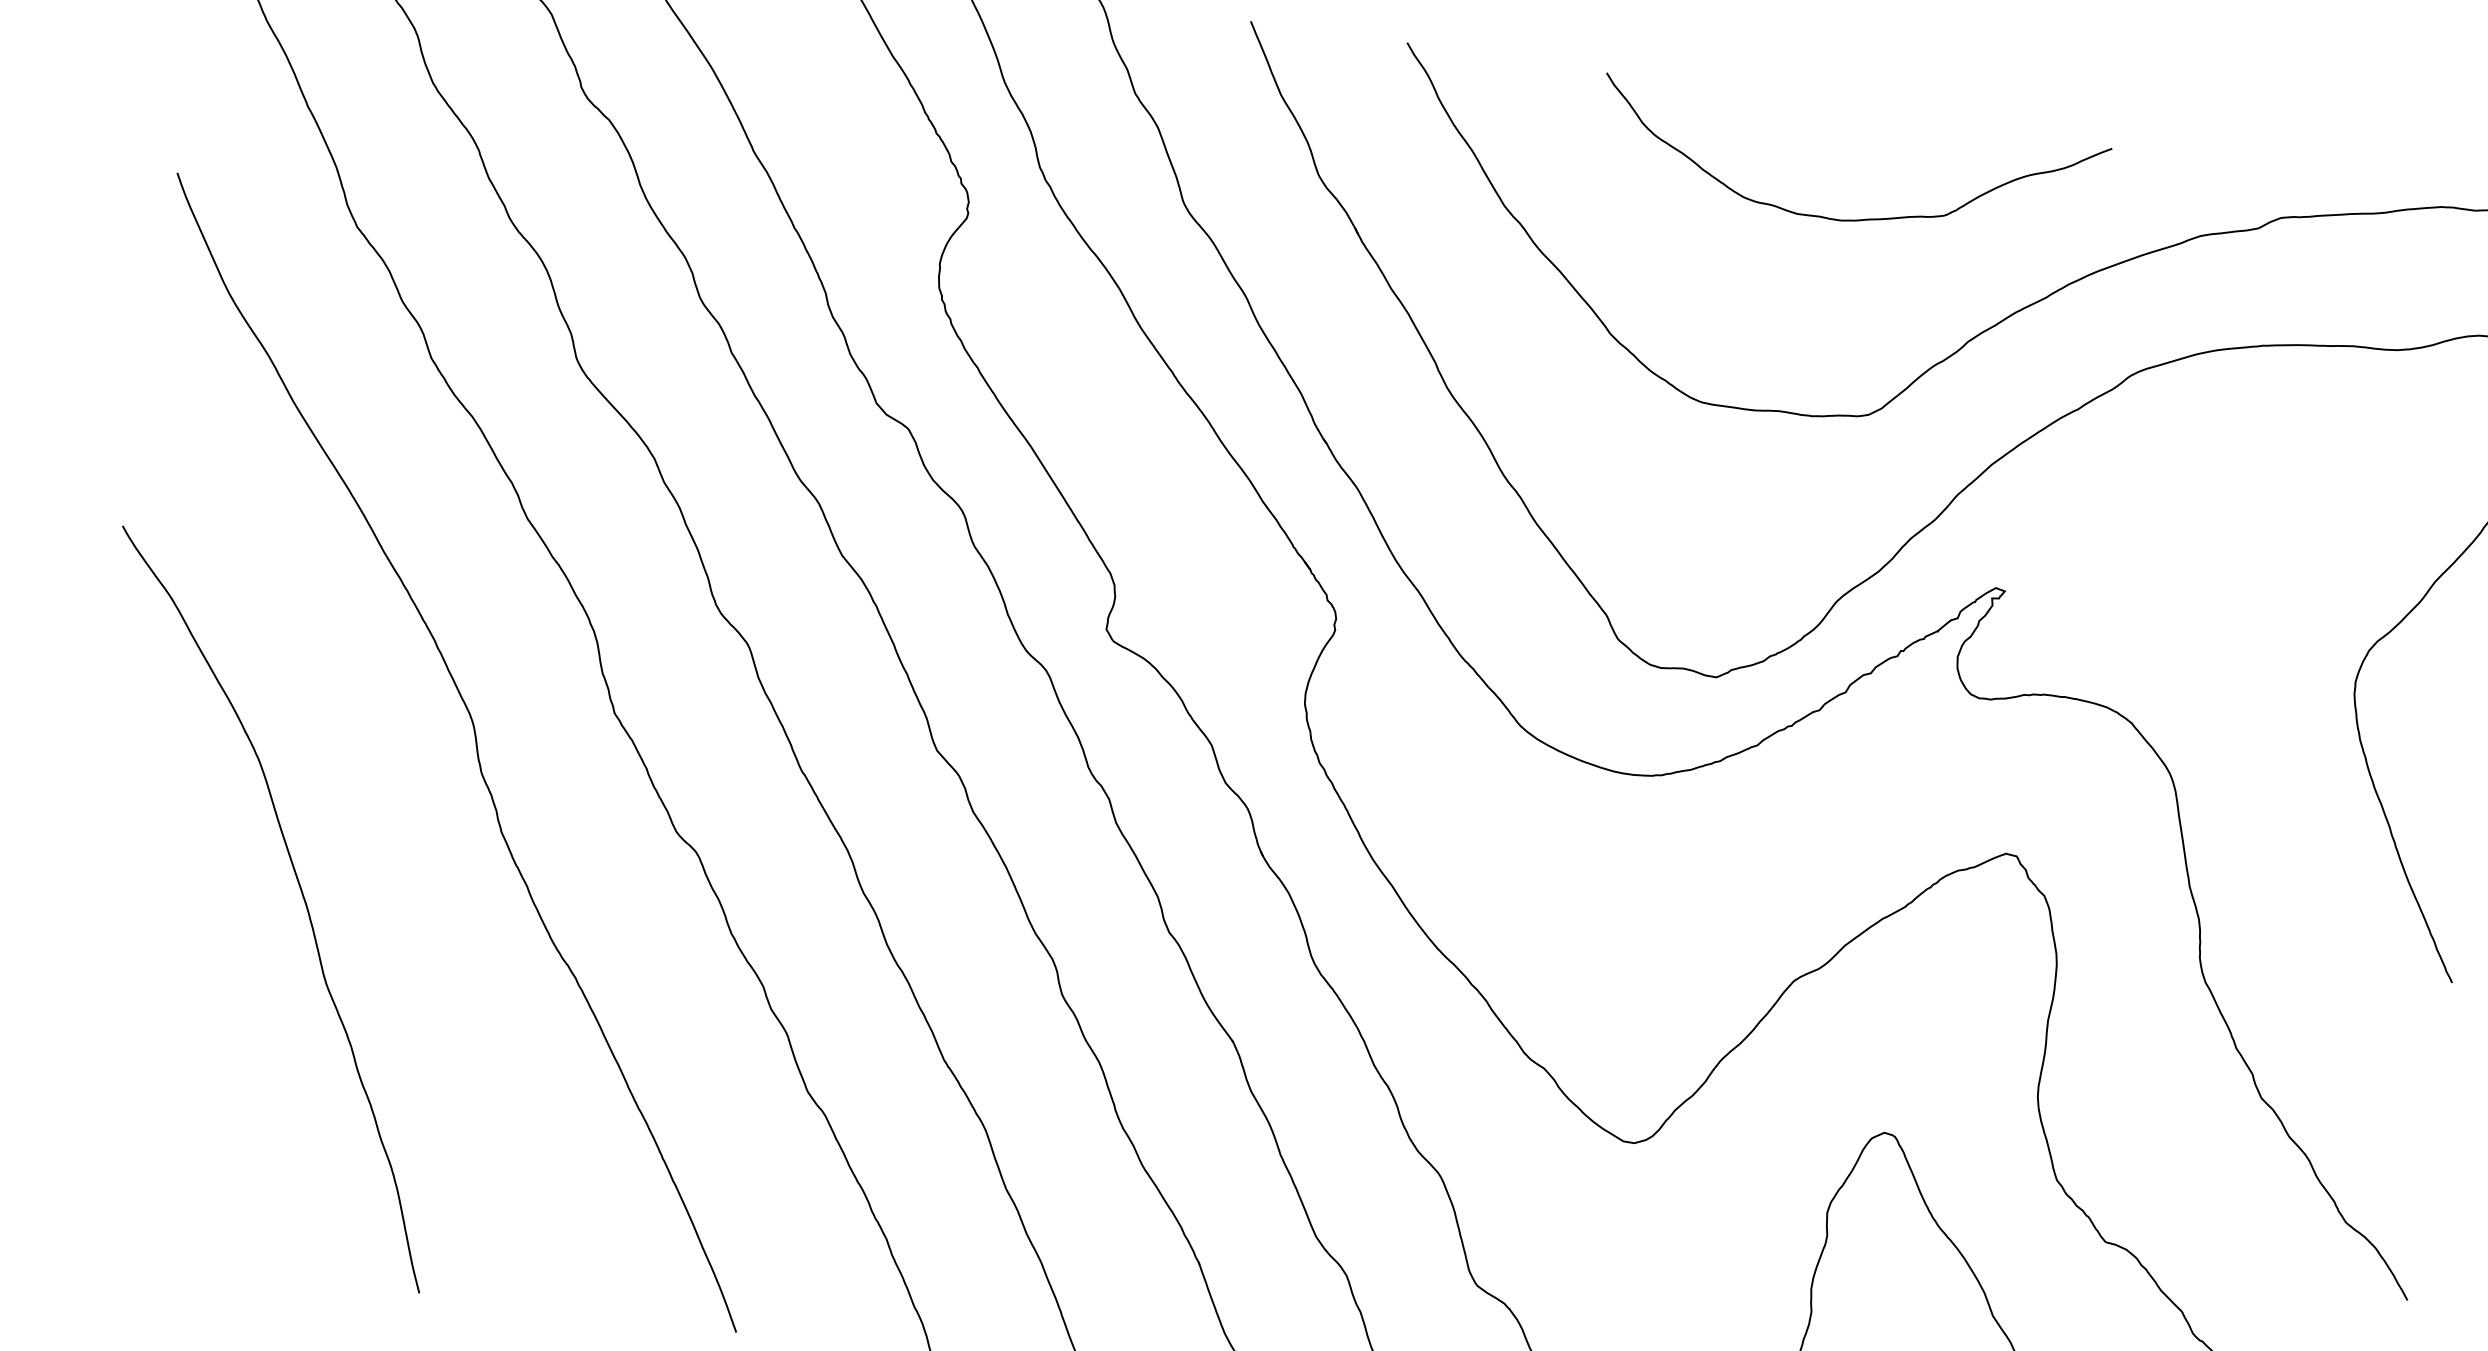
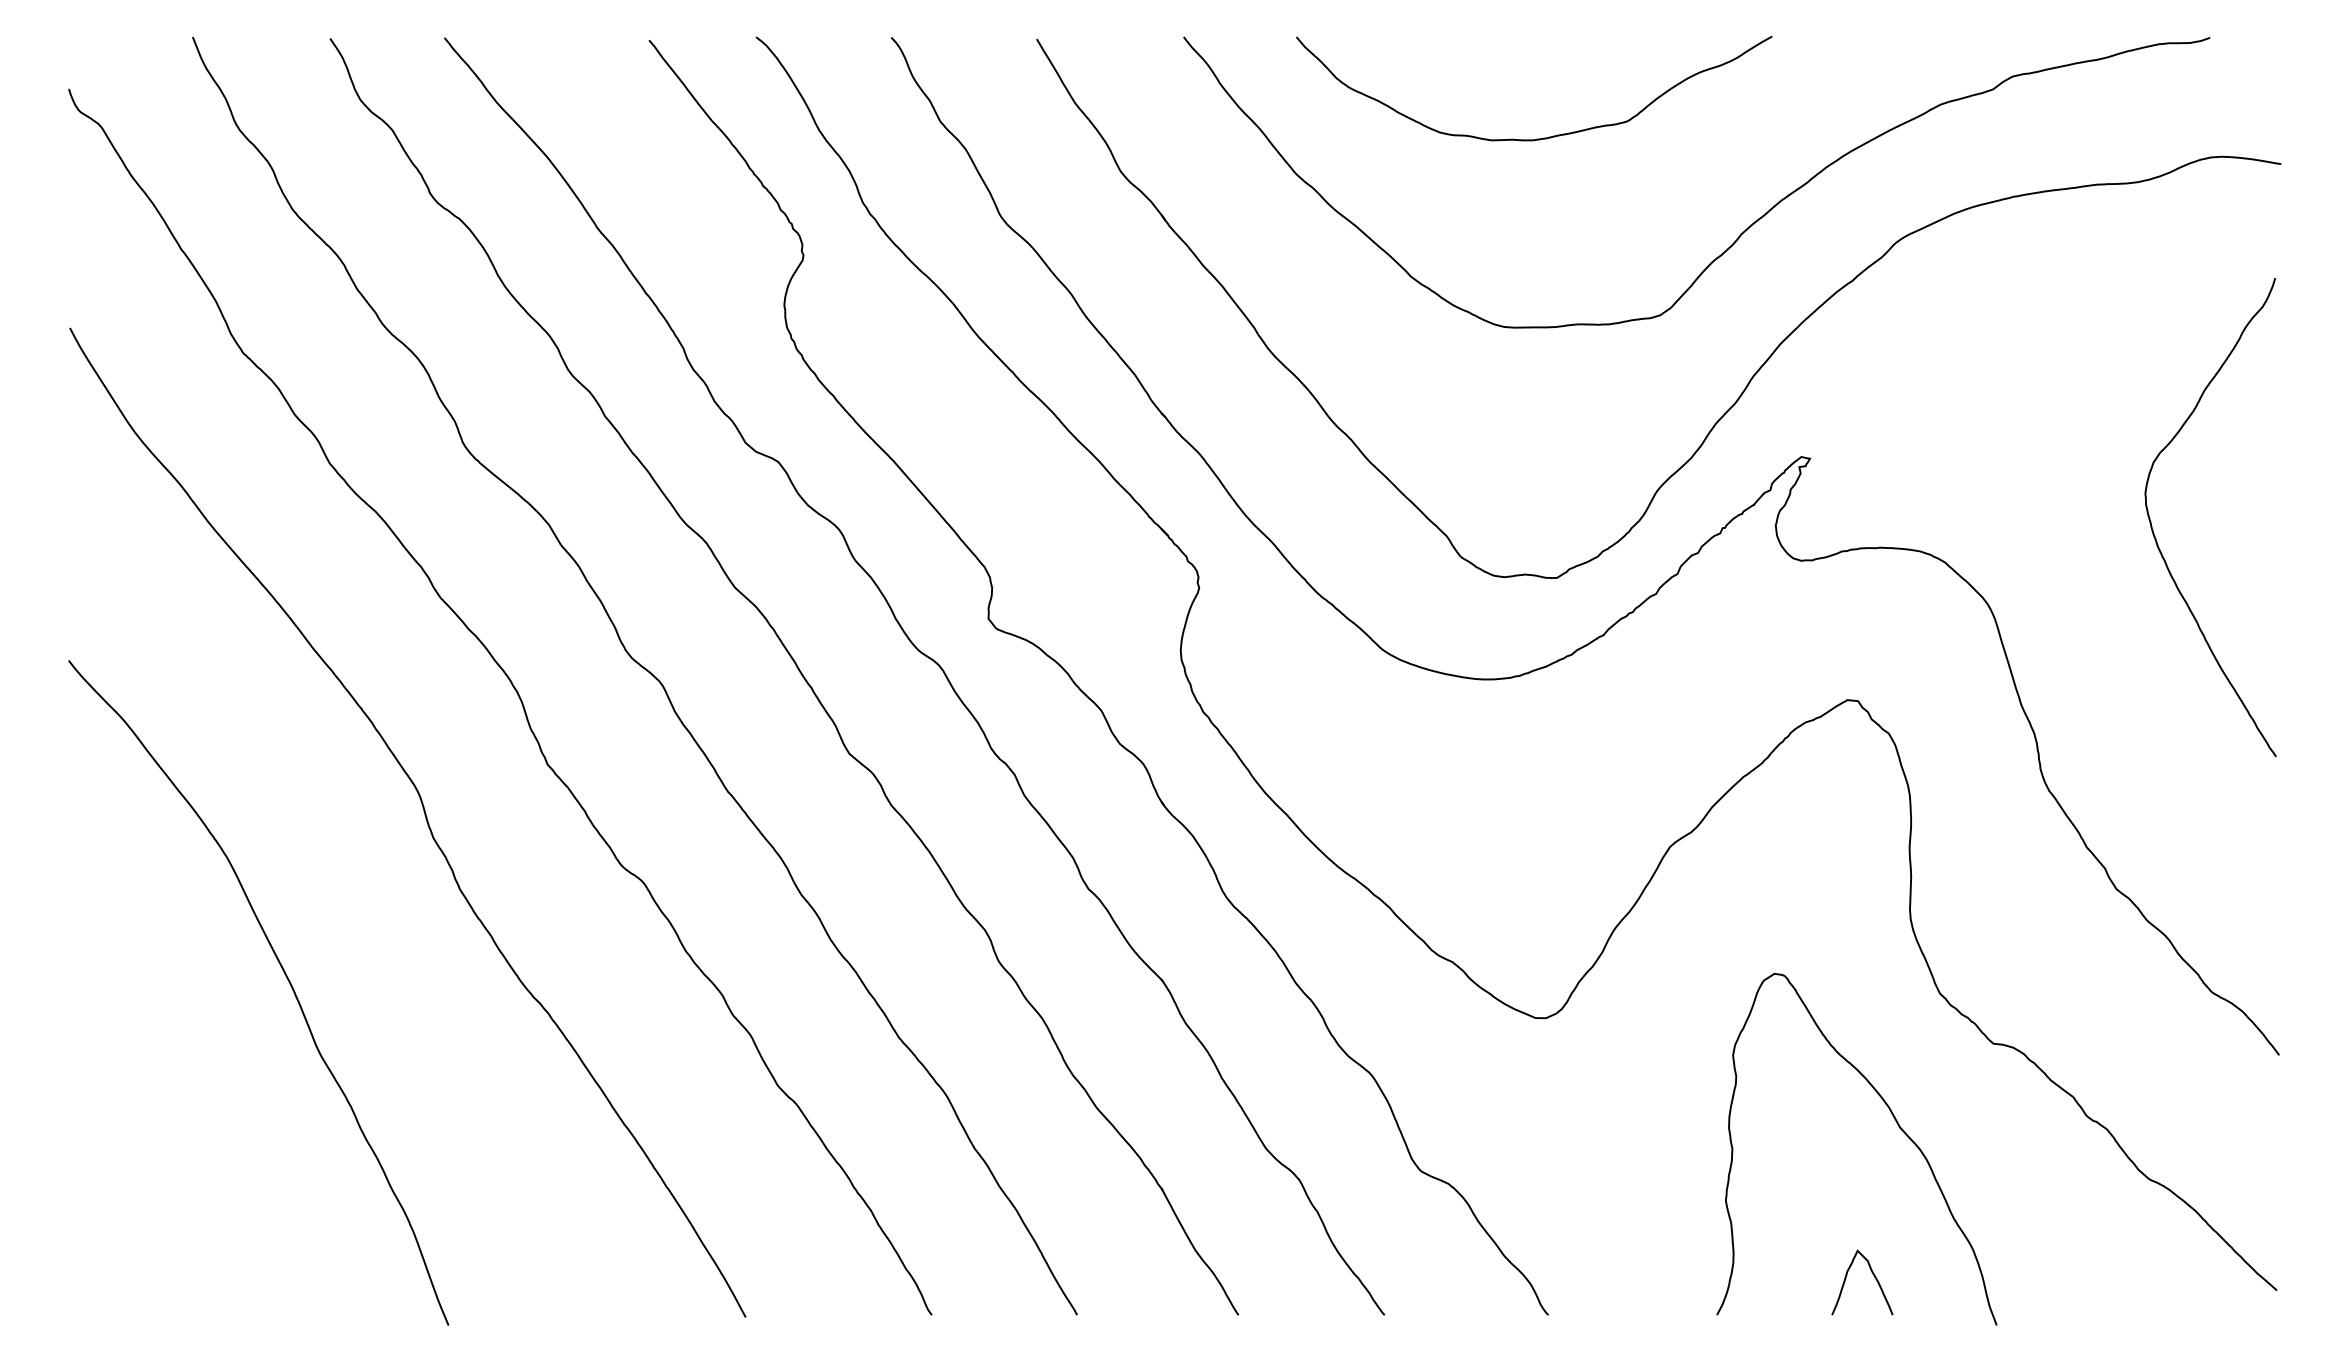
curve: (1852, 219) -> (1543, 137), moved

